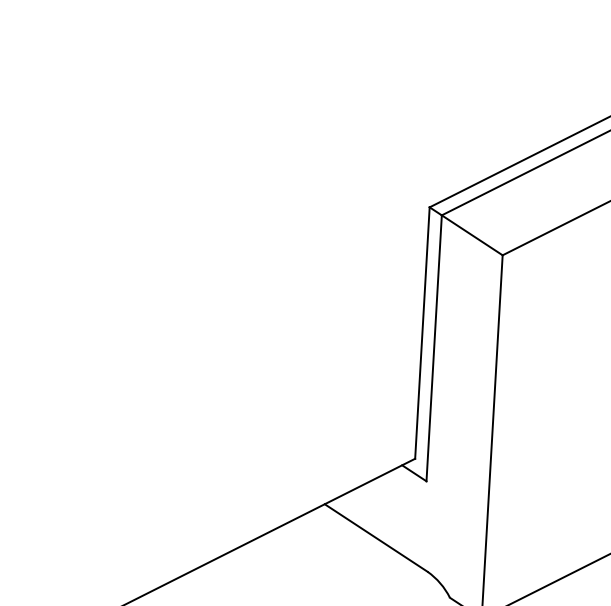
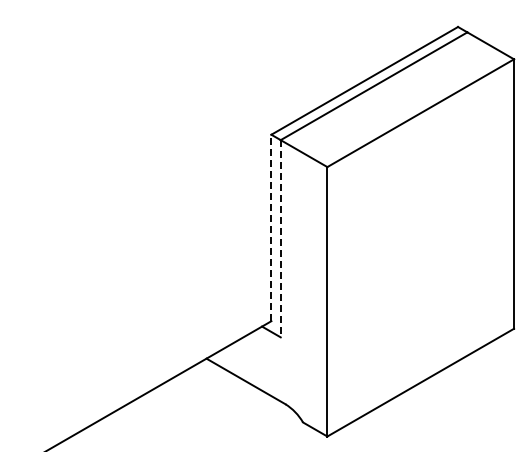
line: (422, 332) -> (271, 227), solid -> dashed
line: (433, 347) -> (280, 238), solid -> dashed

